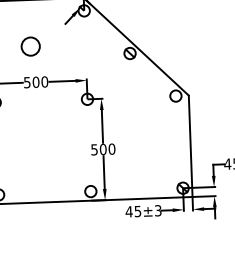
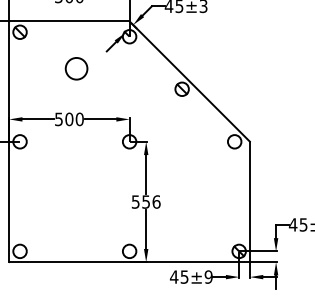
circle: (30, 46) -> (76, 68), moved
text: (107, 148) -> (151, 201), 500 -> 556
text: (158, 210) -> (208, 276), 45±3 -> 45±9

